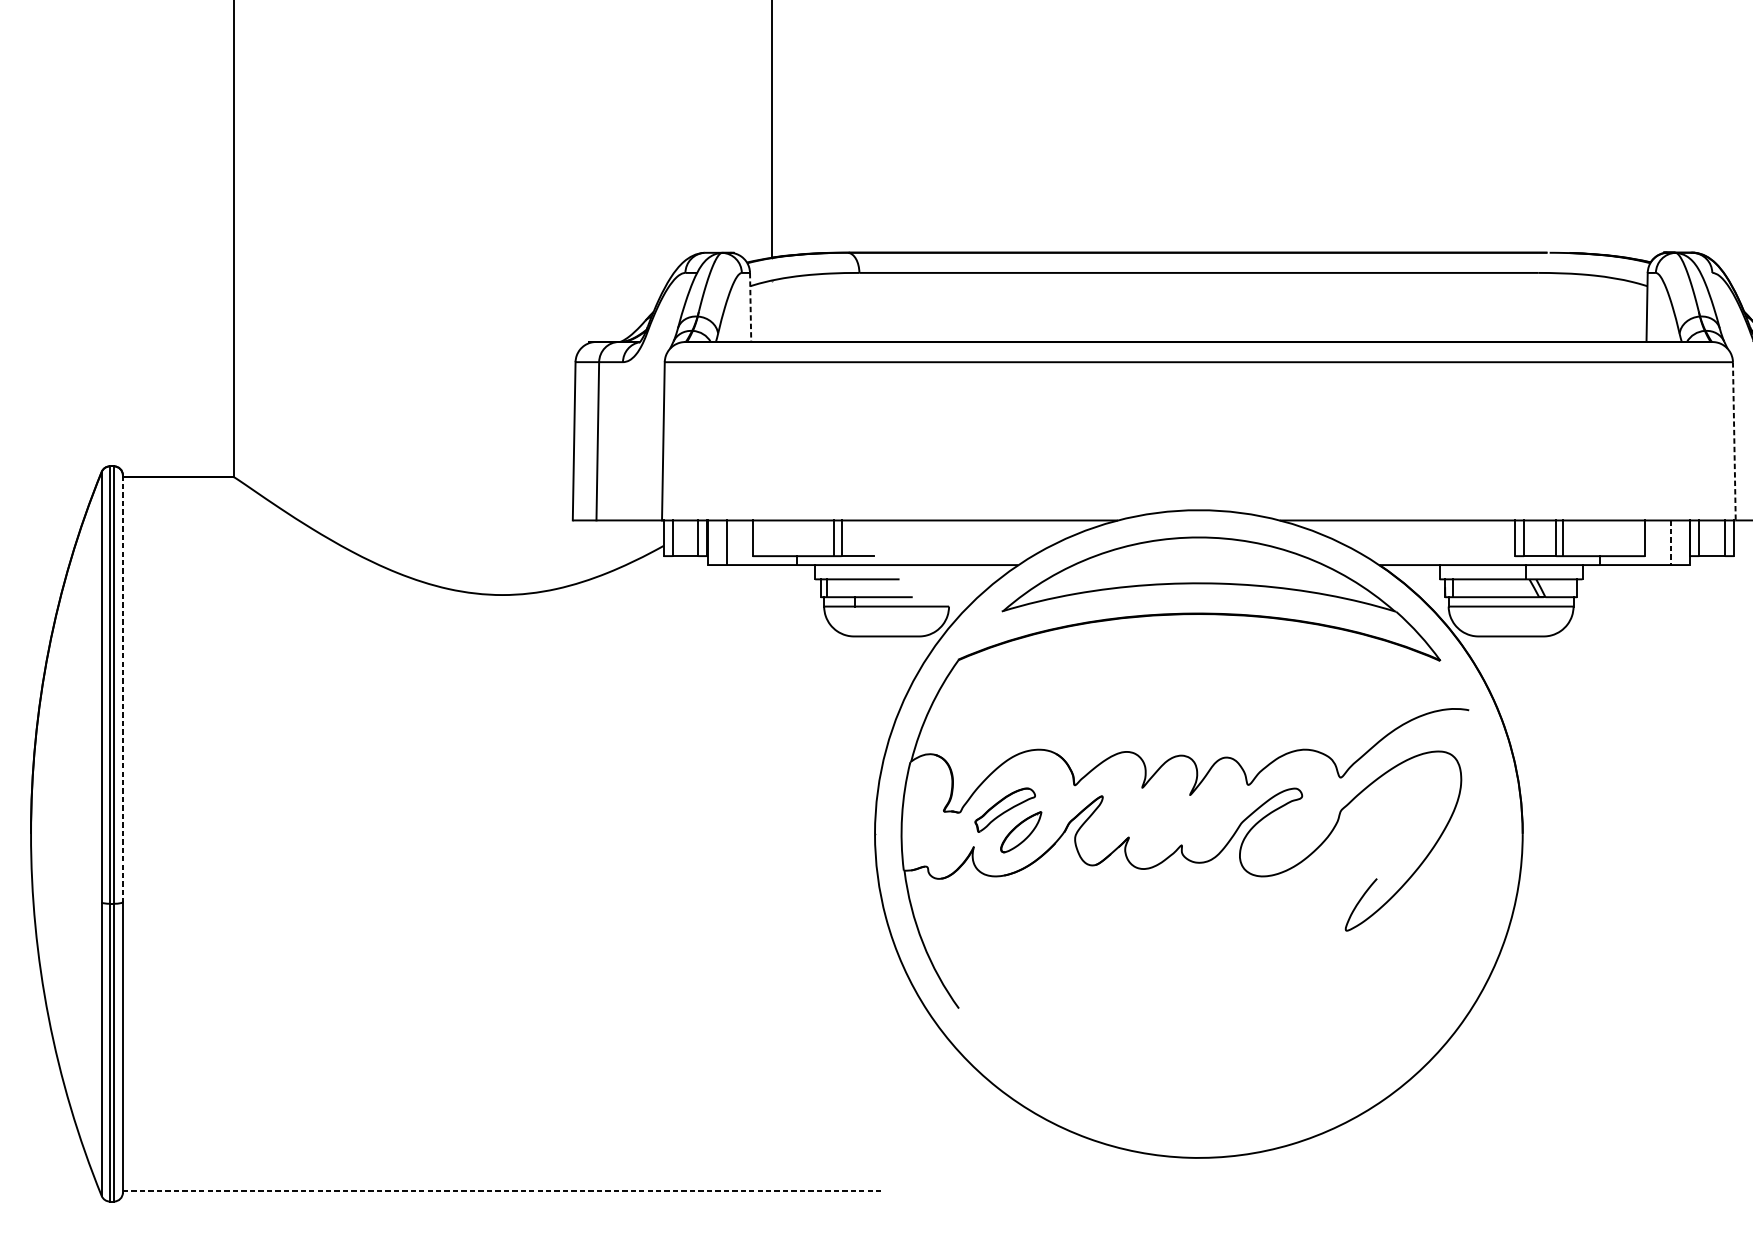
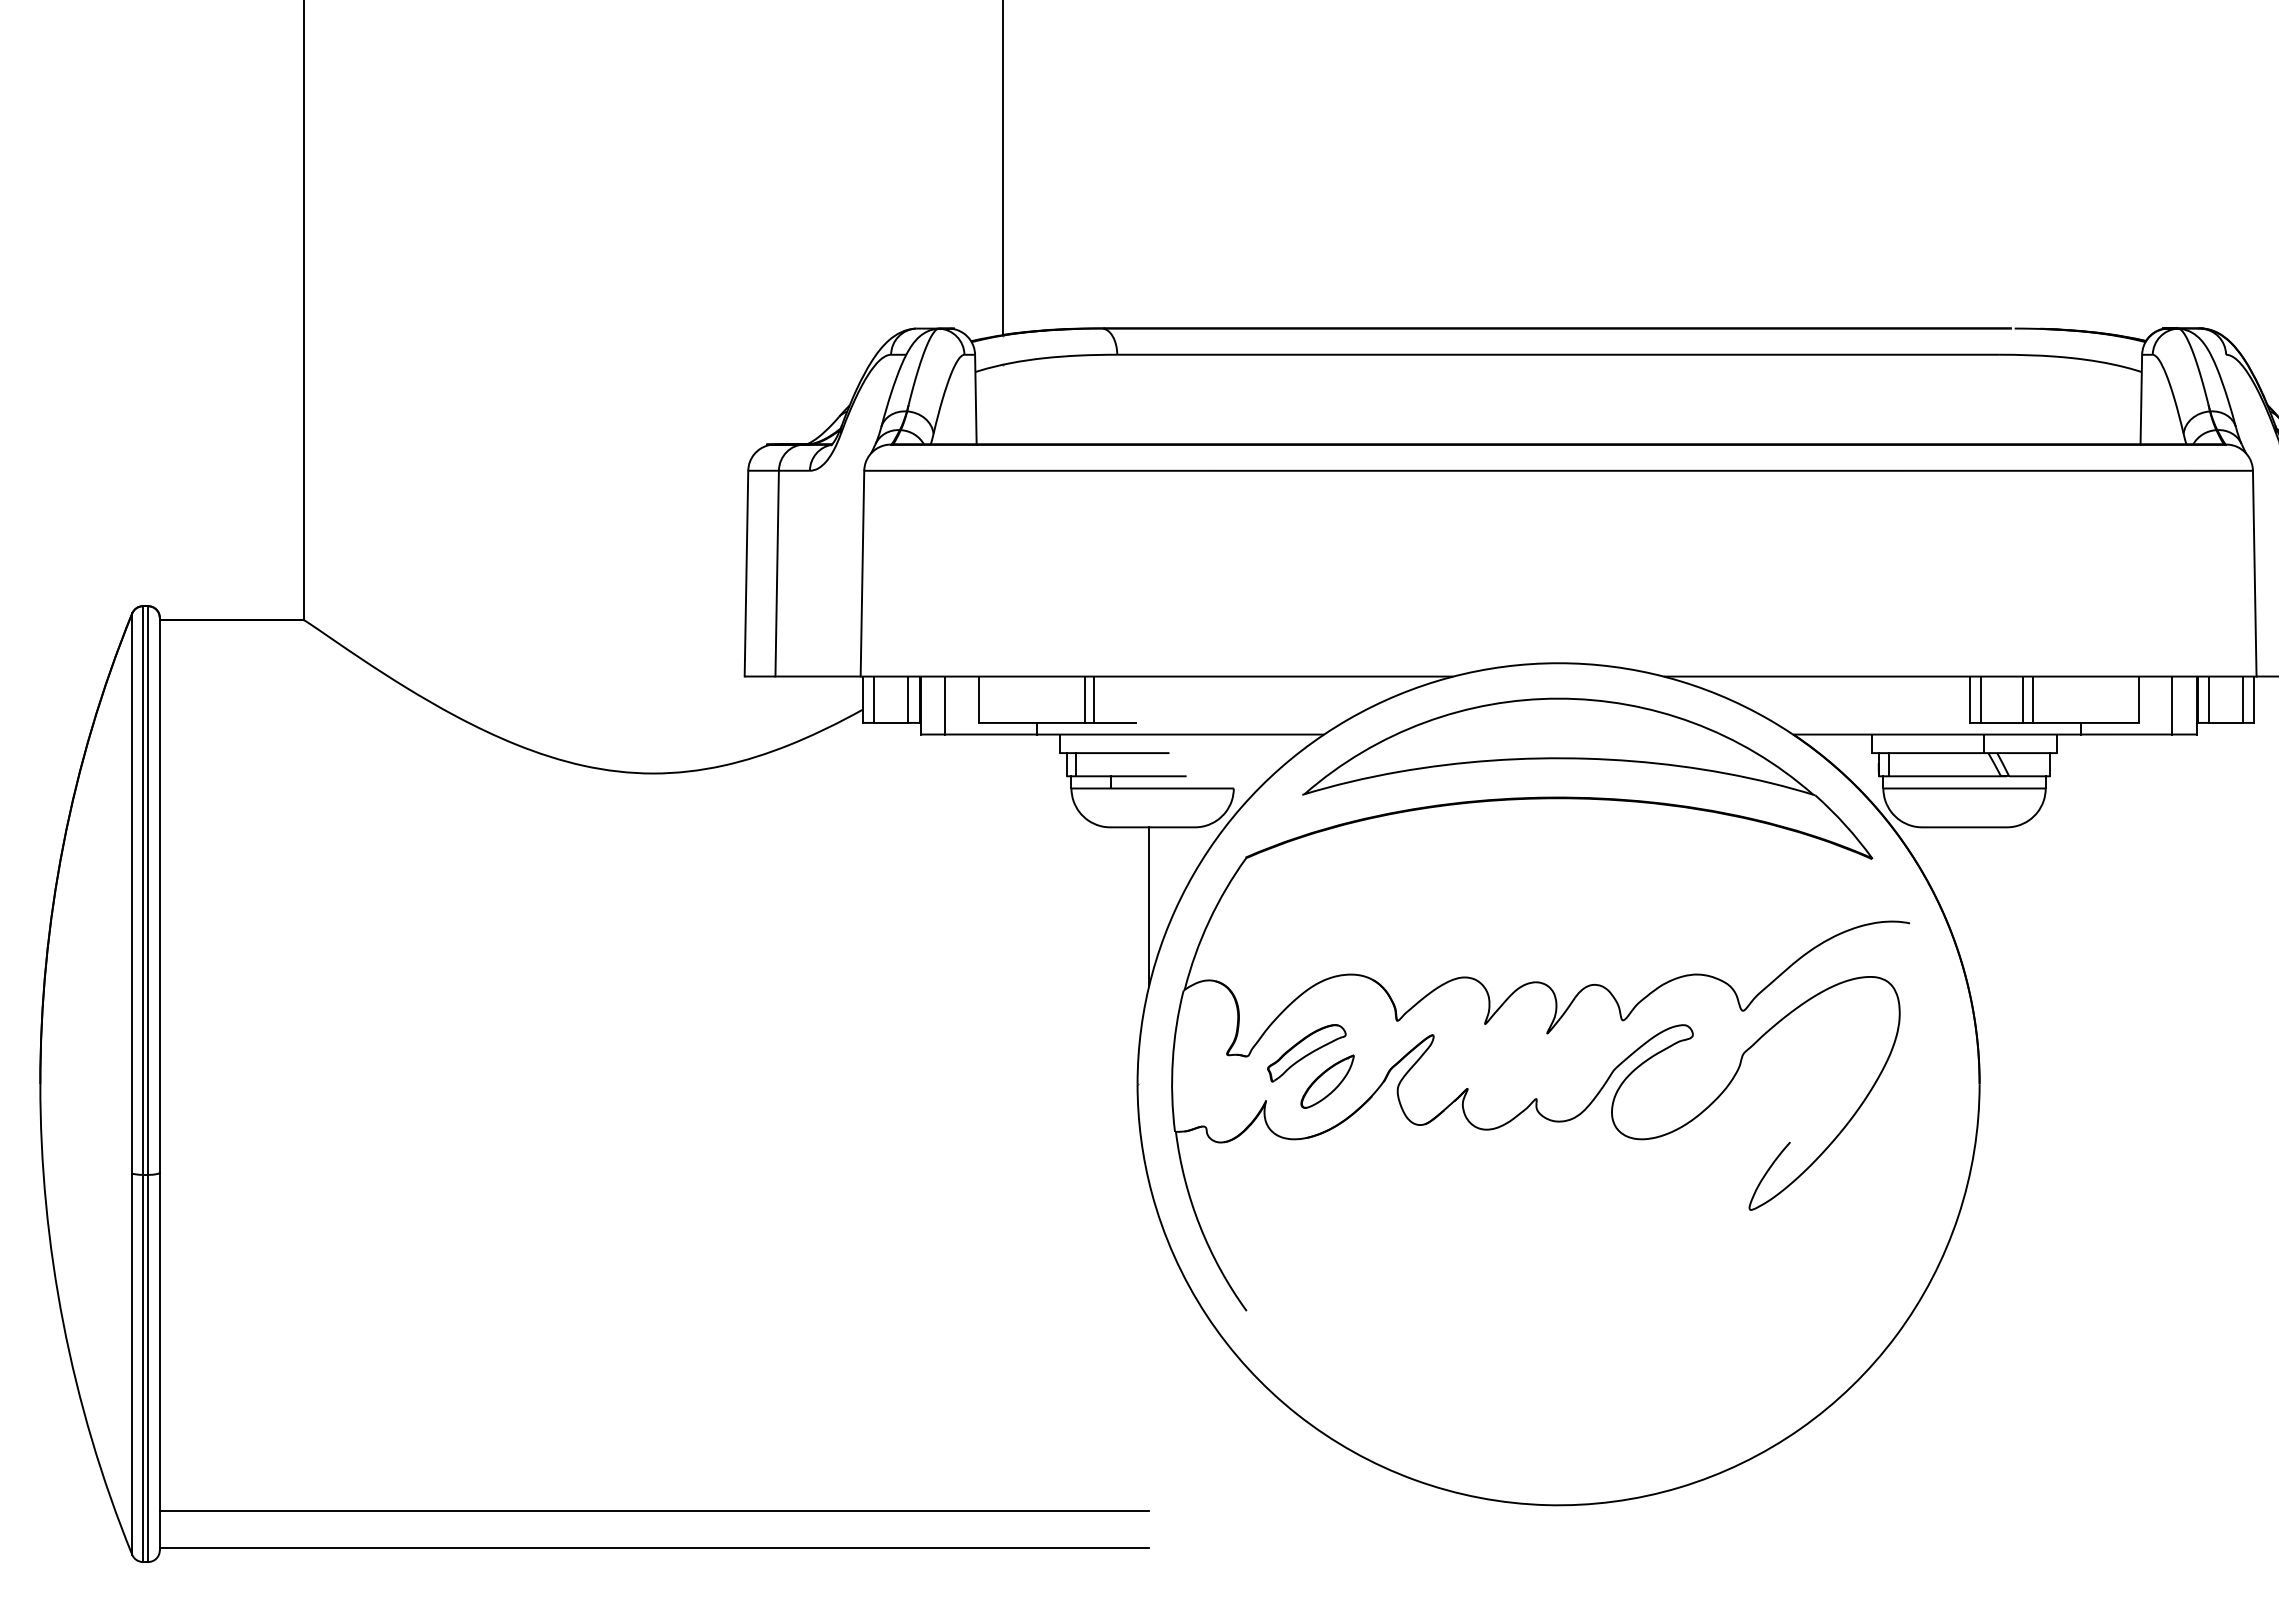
line: (750, 307) -> (975, 399), dashed -> solid
line: (1734, 441) -> (2254, 573), dashed -> solid
line: (1671, 542) -> (2172, 705), dashed -> solid
line: (122, 688) -> (159, 895), dashed -> solid
line: (884, 697) -> (1149, 906), added
line: (503, 1162) -> (654, 1511), added
line: (503, 1191) -> (654, 1548), dashed -> solid

